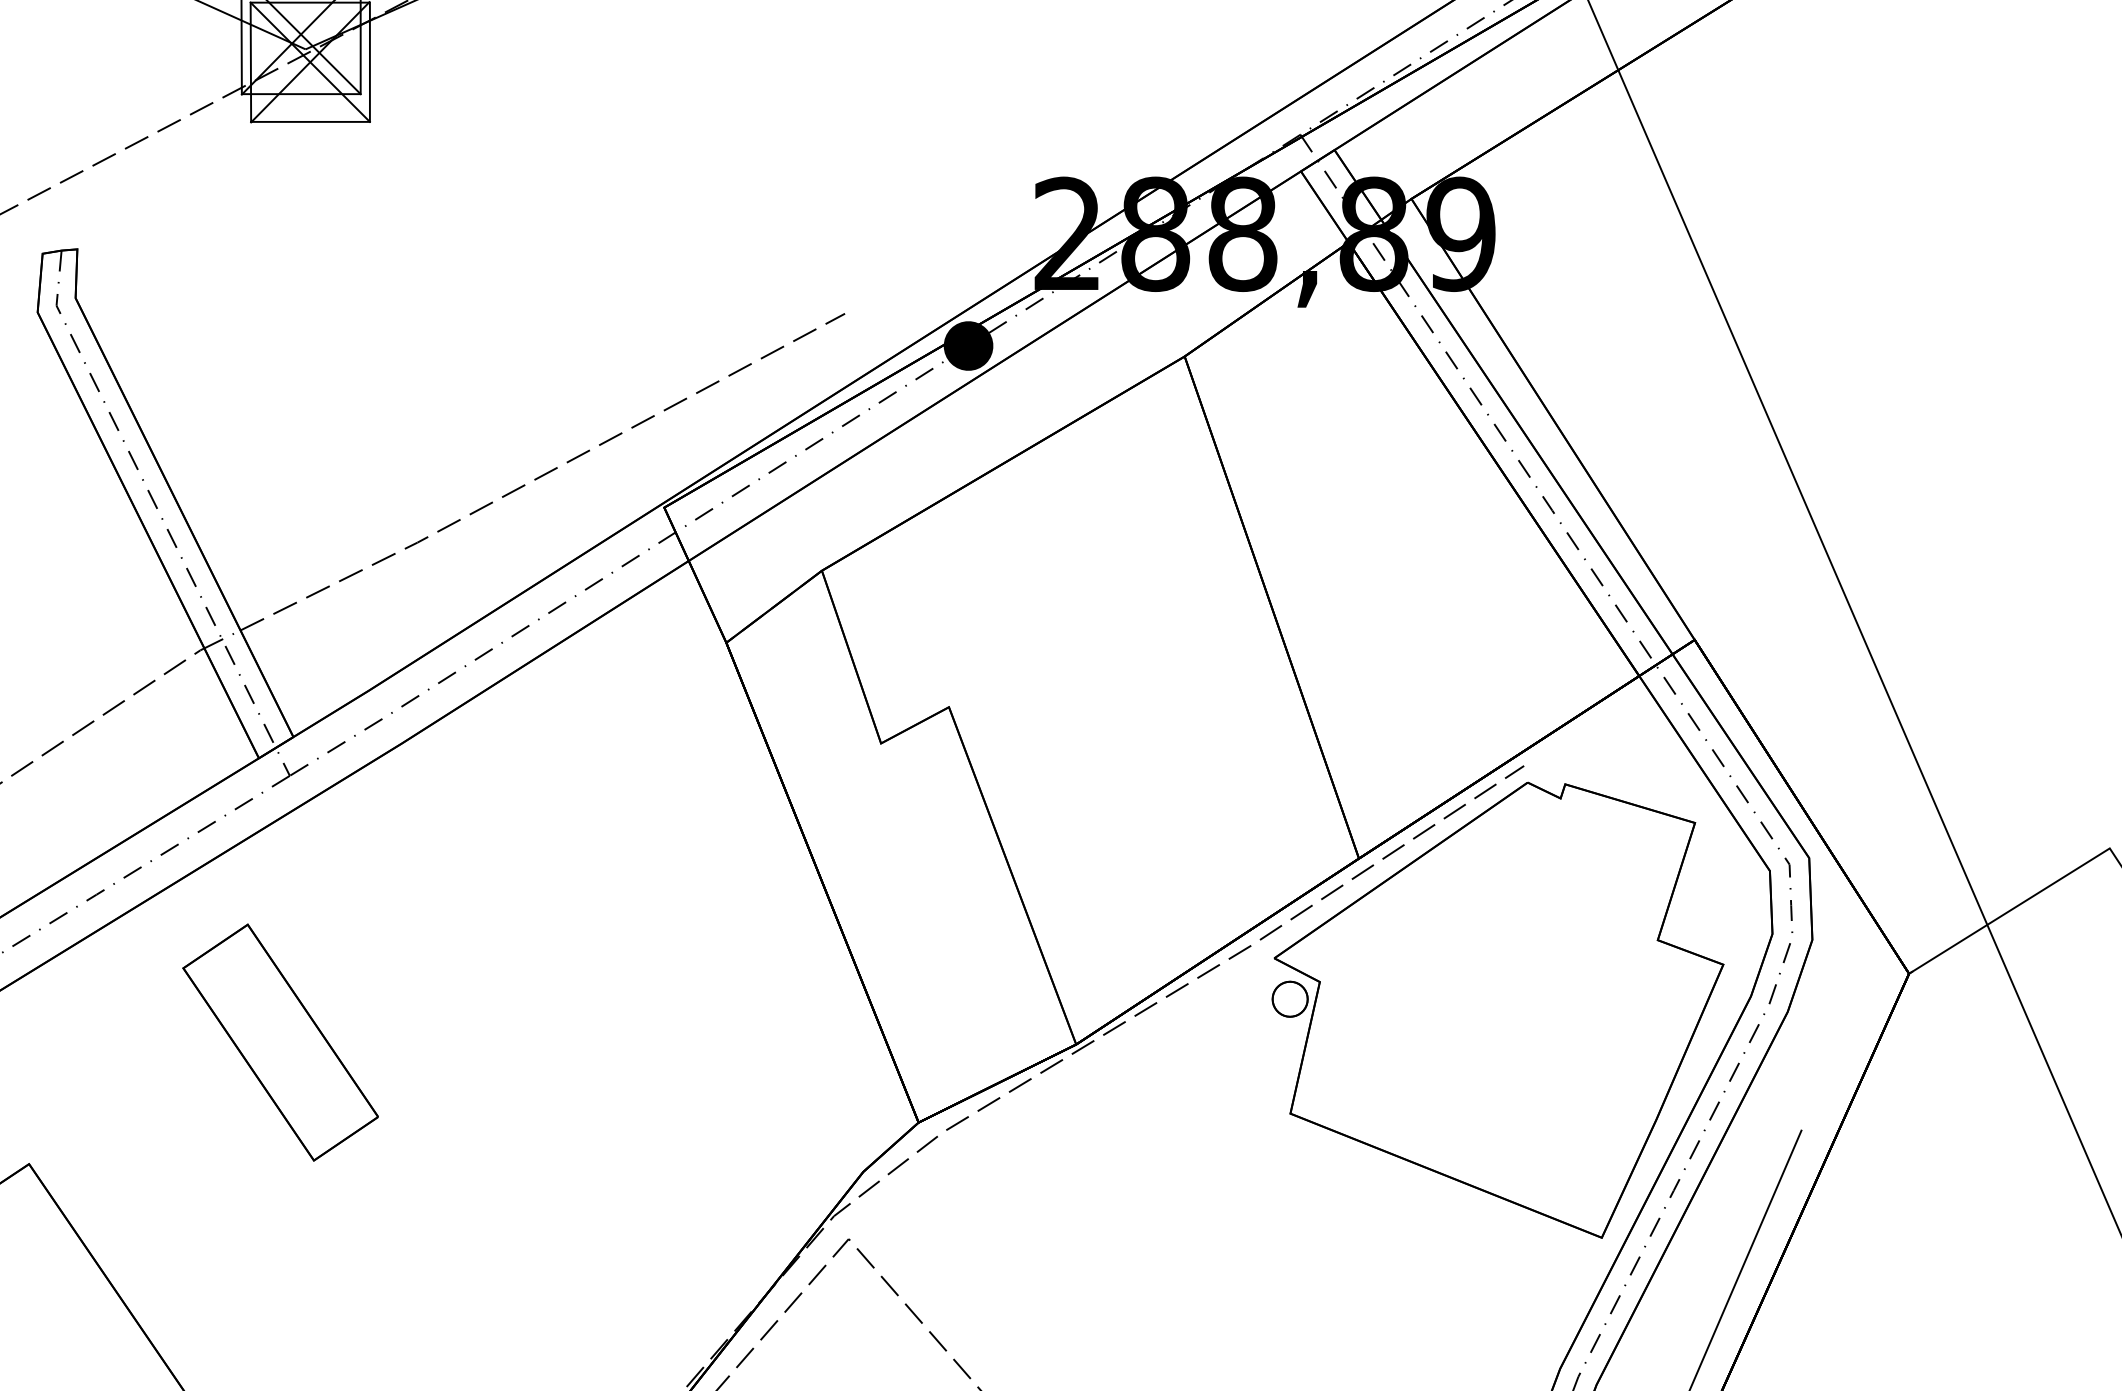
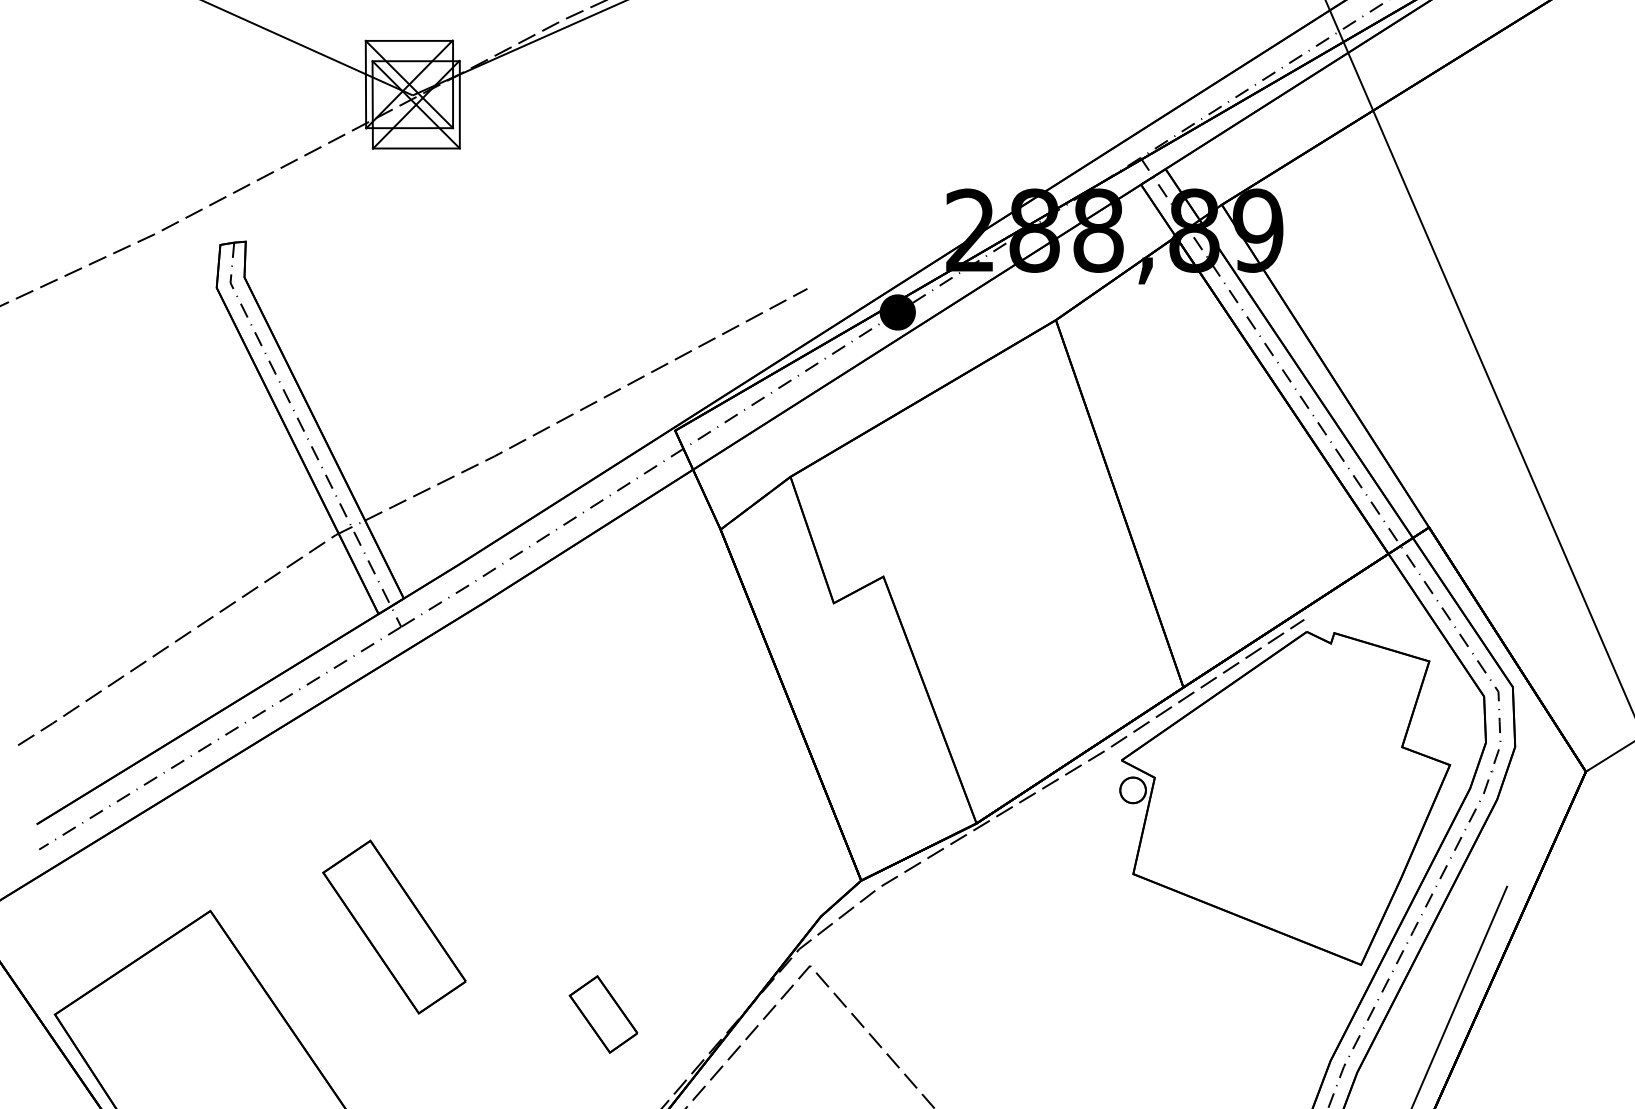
part: (280, 1041) -> (394, 926), moved
part: (566, 1305) -> (603, 1014), added

